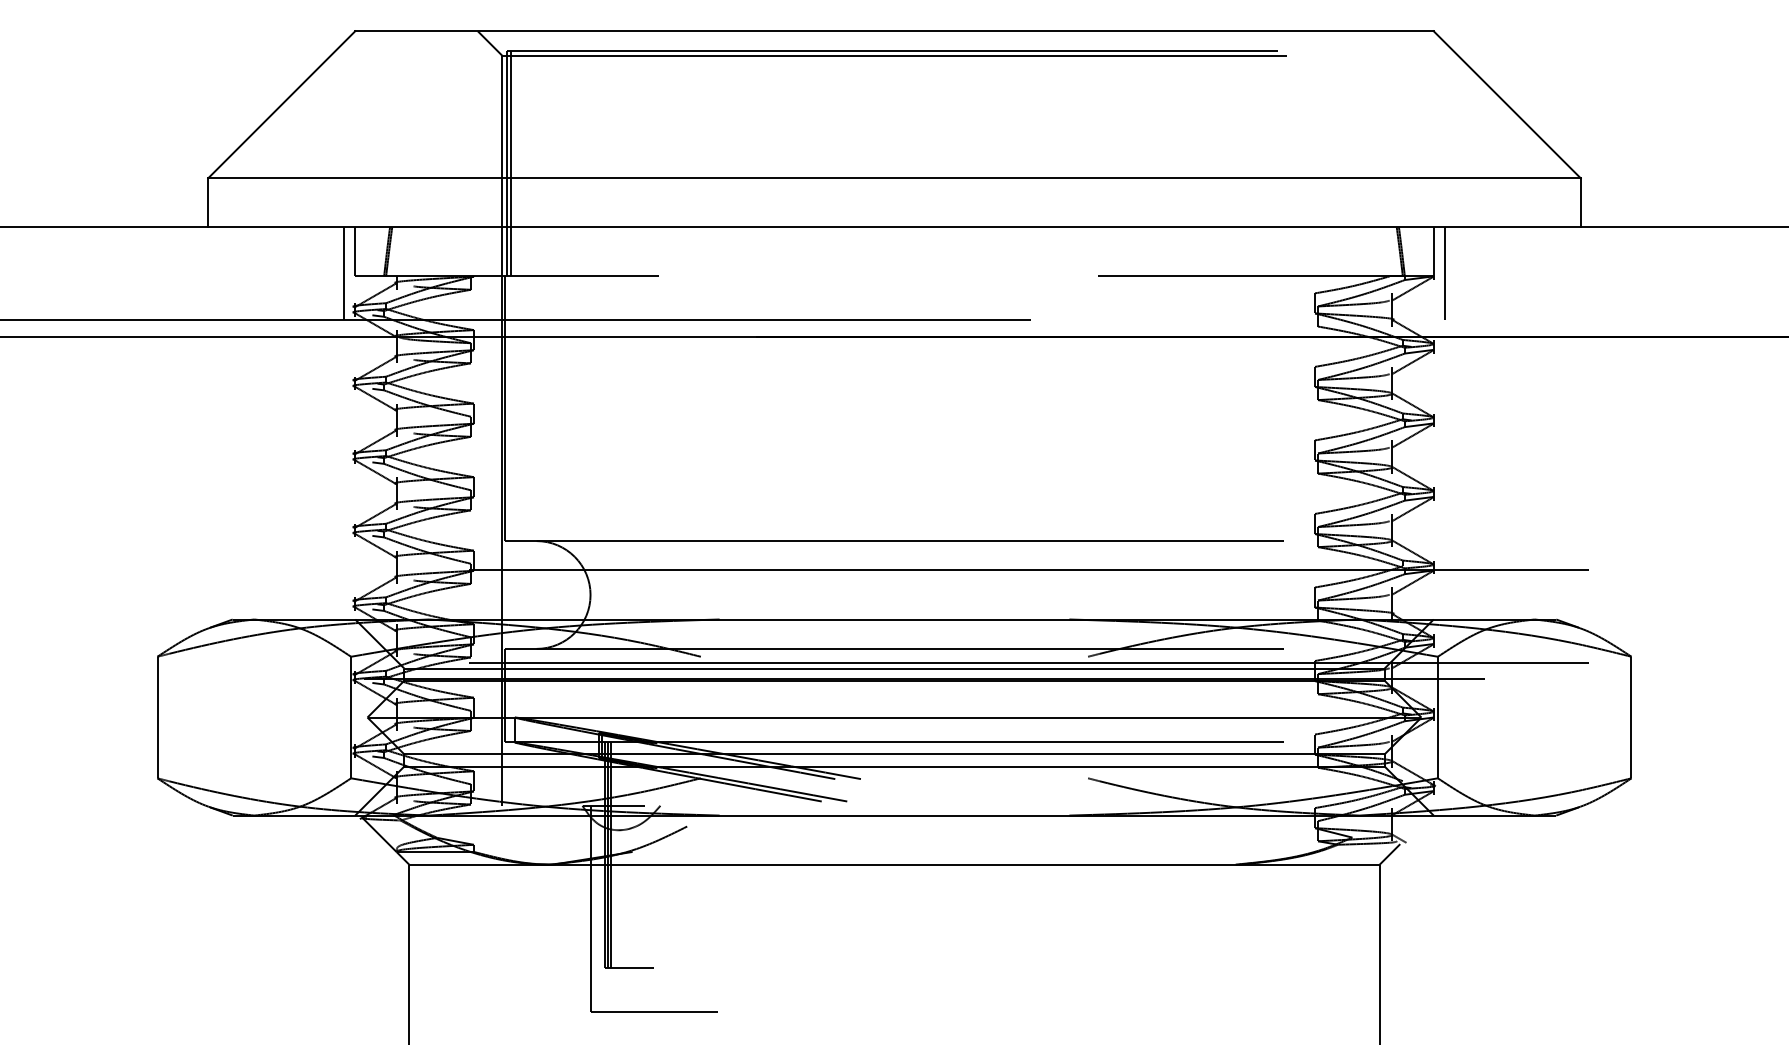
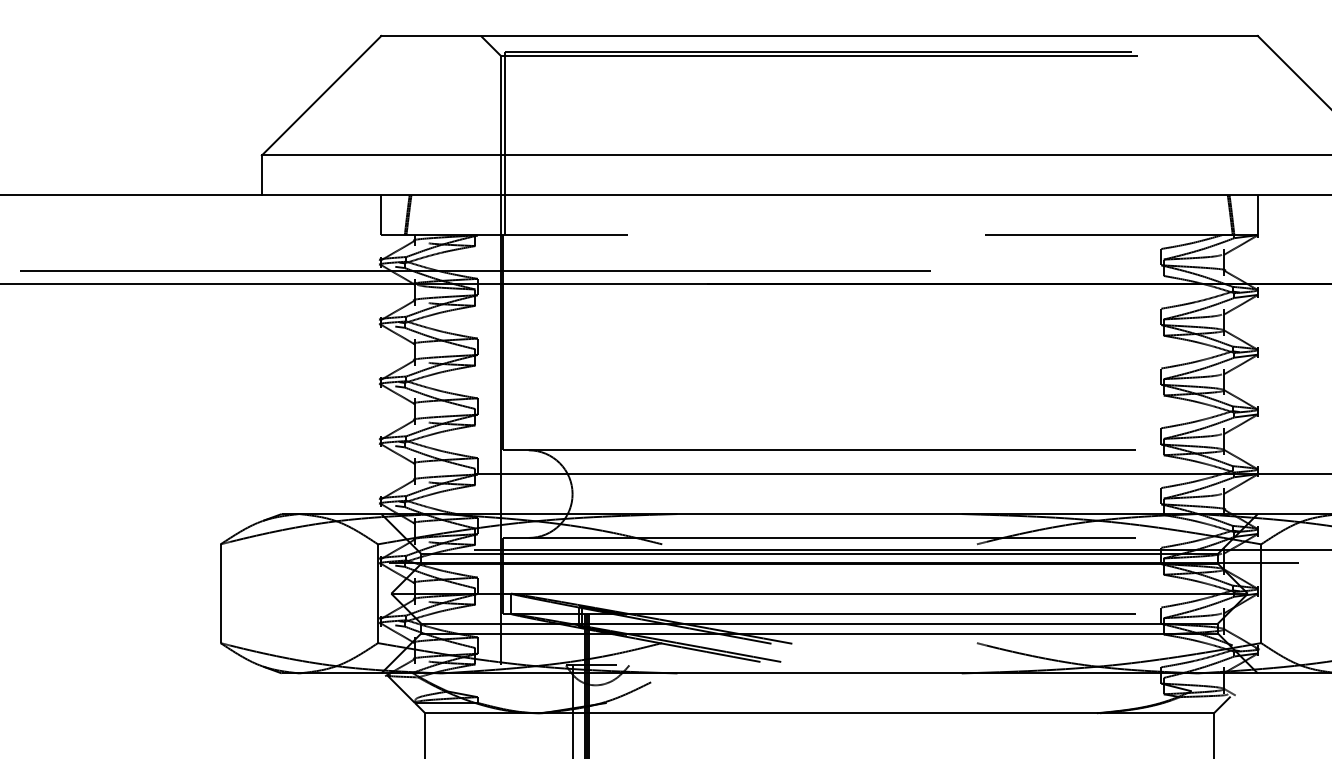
line: (510, 163) -> (507, 143), removed
line: (343, 273) -> (371, 232), removed
line: (1445, 273) -> (1267, 232), removed

